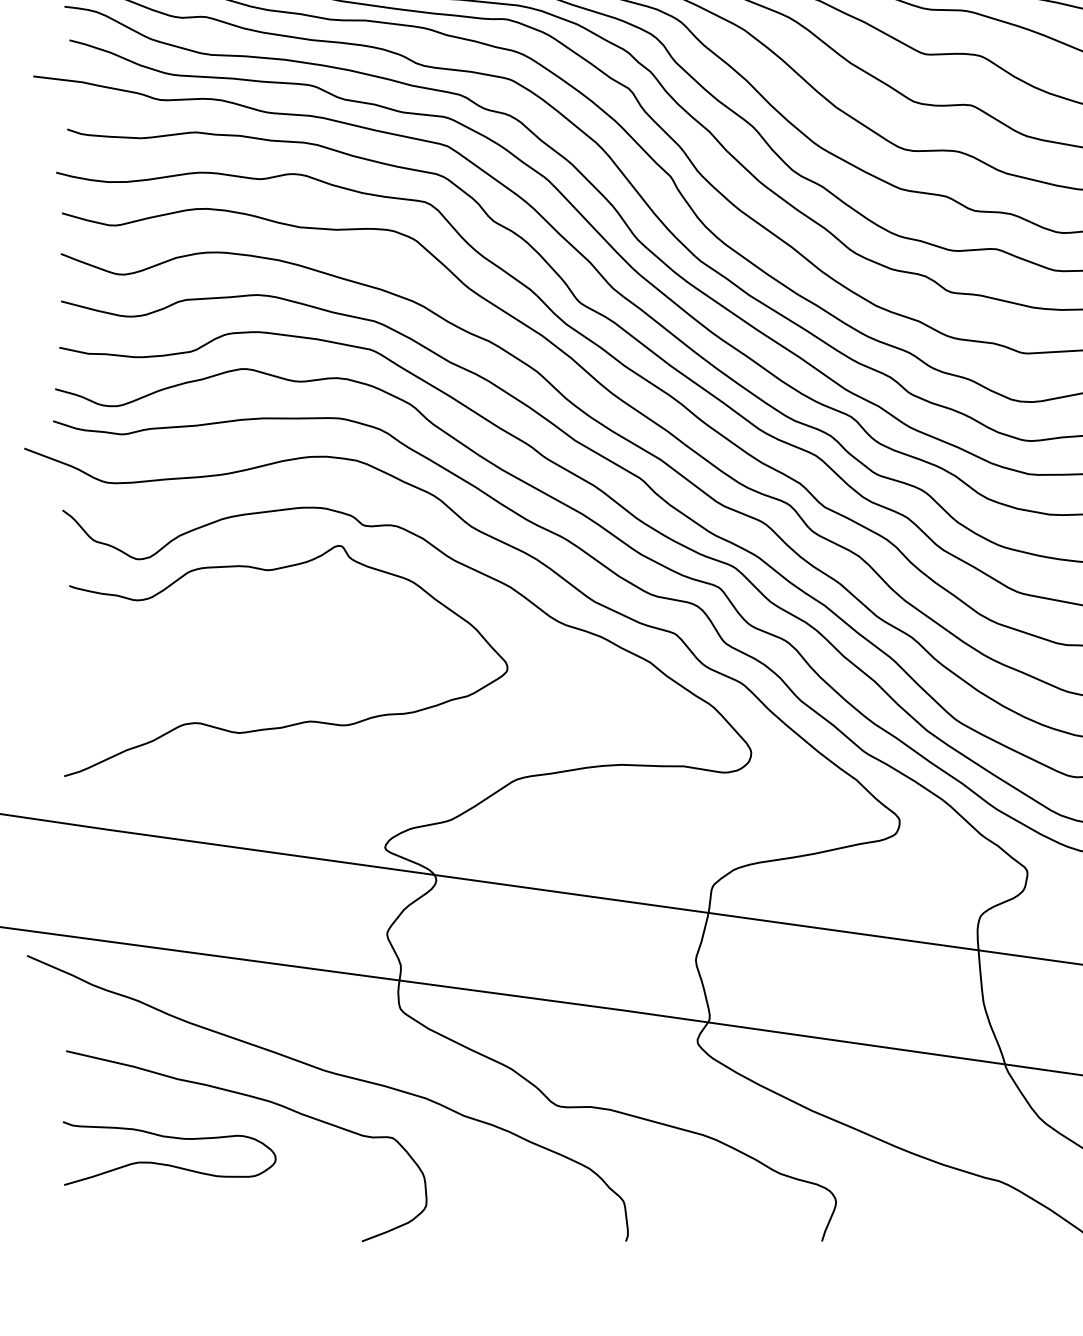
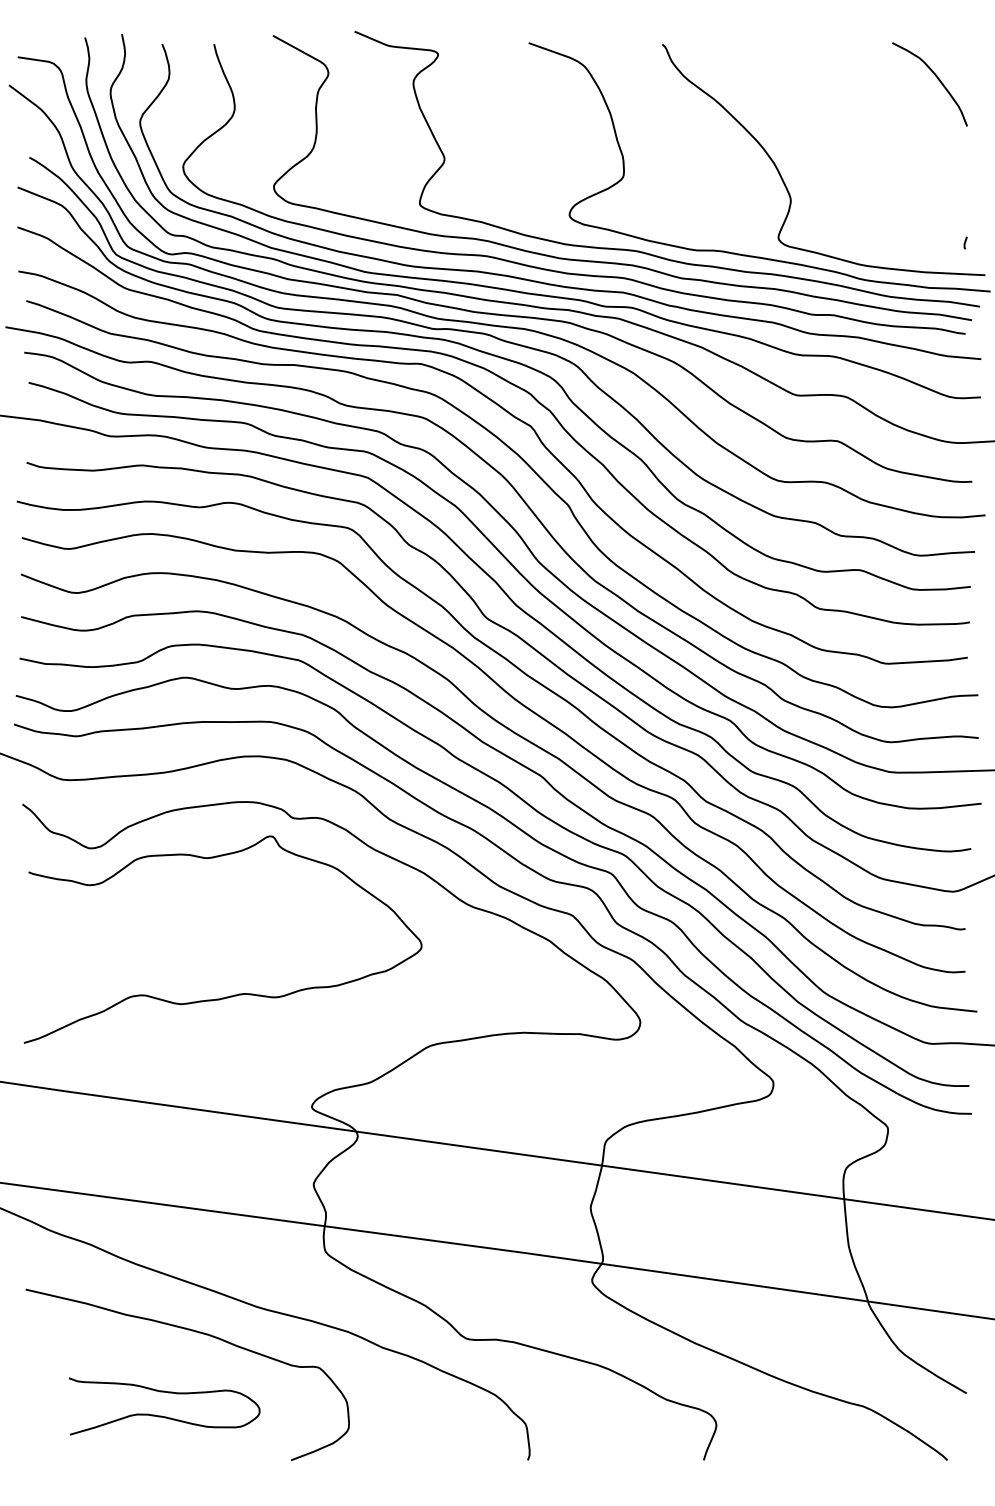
curve: (166, 1163) -> (161, 1415), moved

